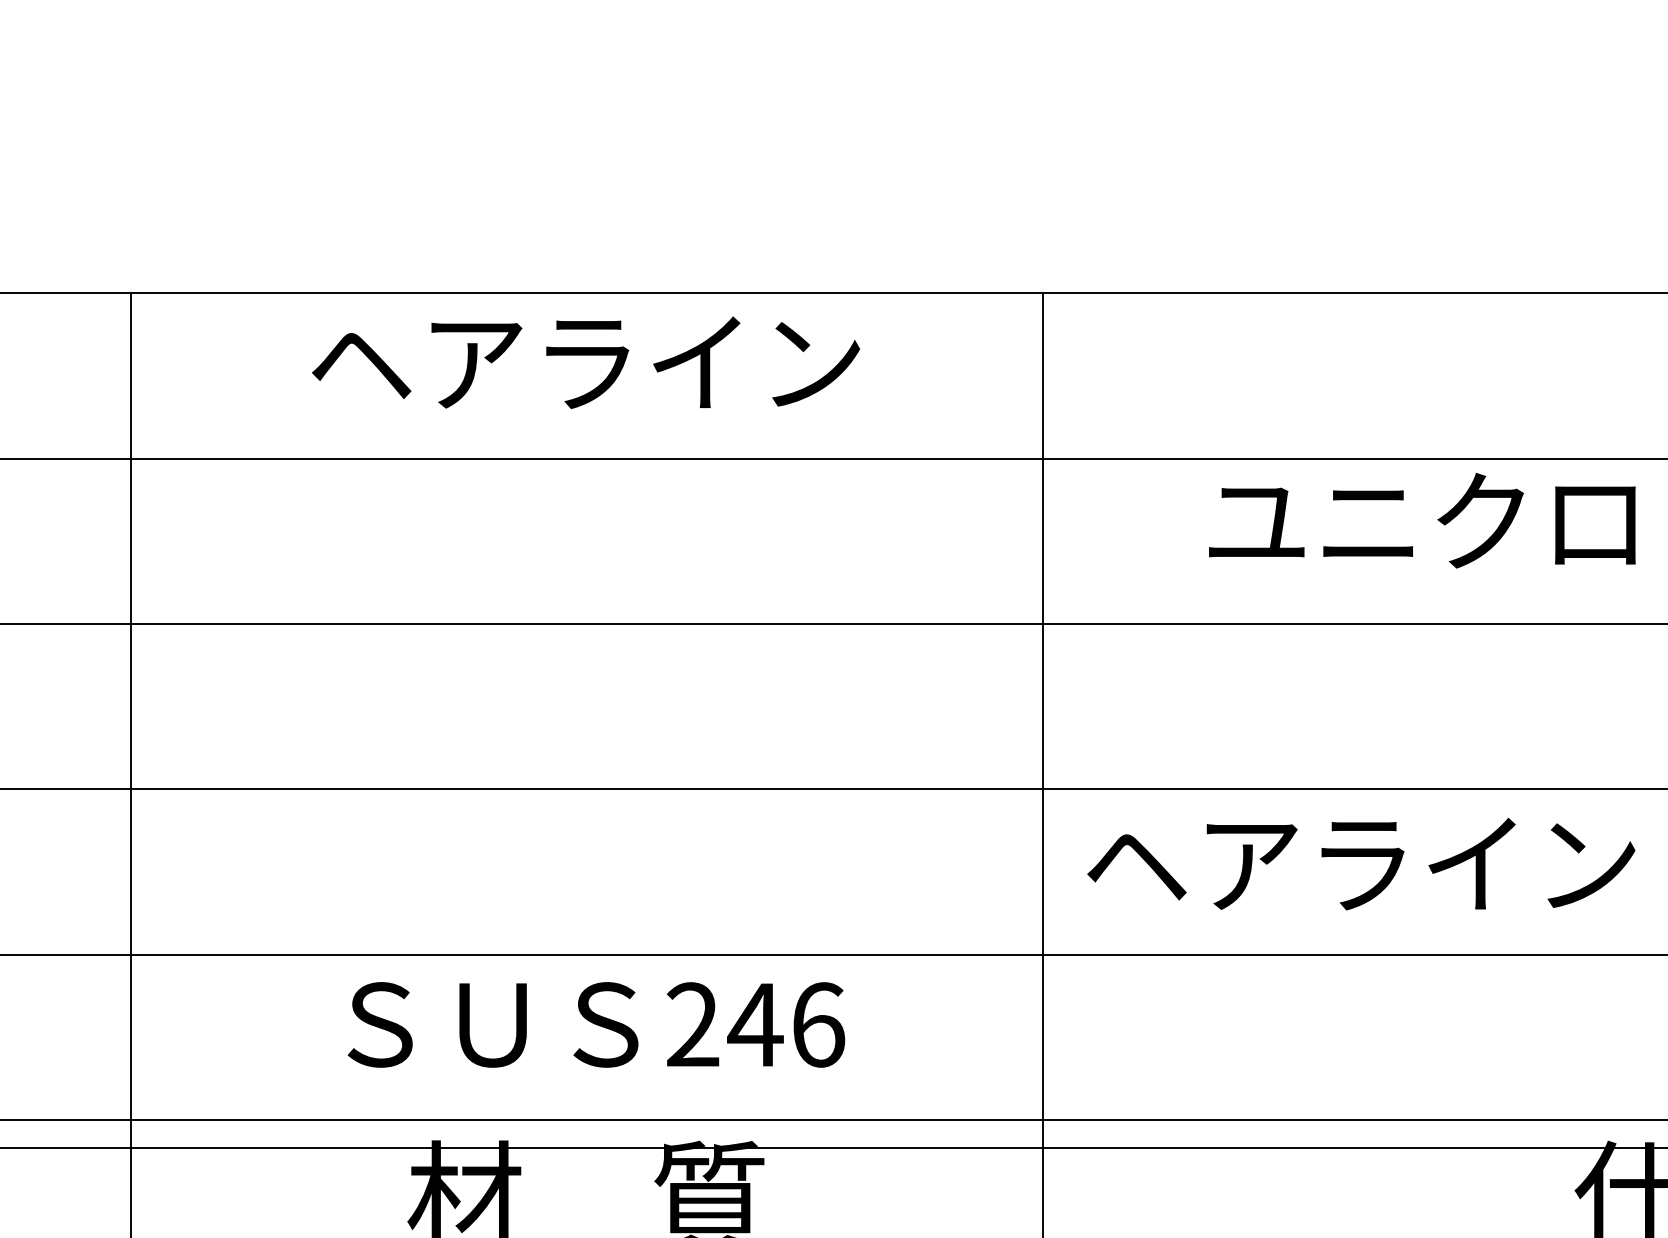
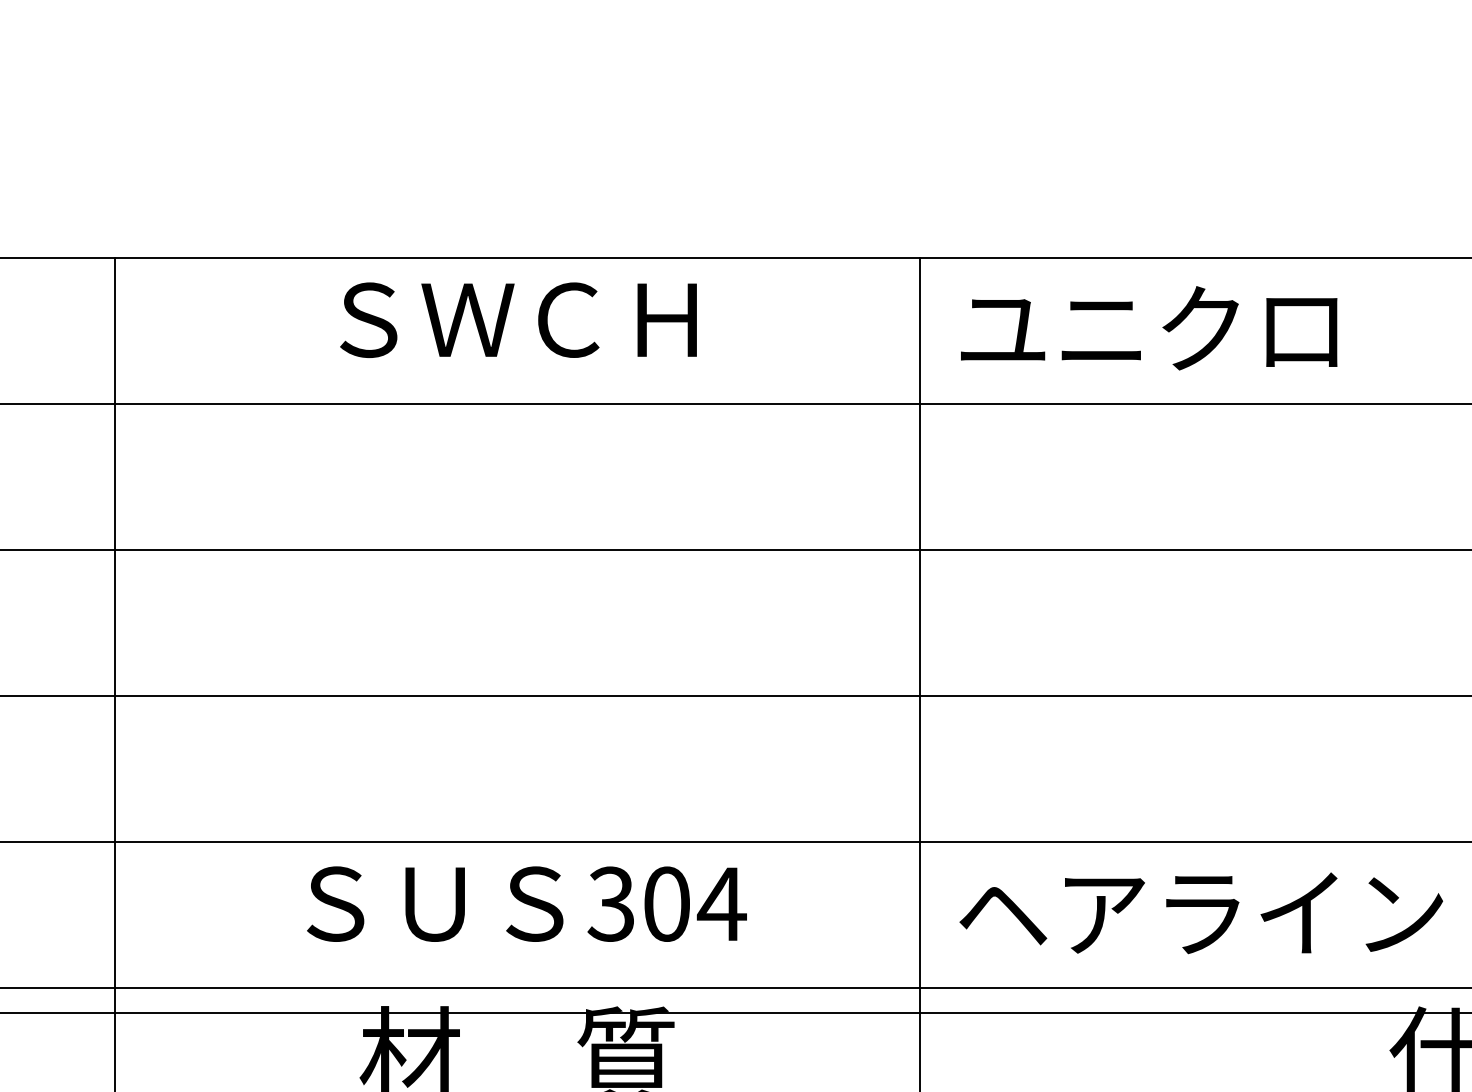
text: (585, 362) -> (516, 319), ヘアライン -> ＳＷＣＨ
text: (1422, 520) -> (1149, 328), moved
text: (1360, 864) -> (1200, 913), moved
text: (755, 1024) -> (666, 903), 246 -> 304

